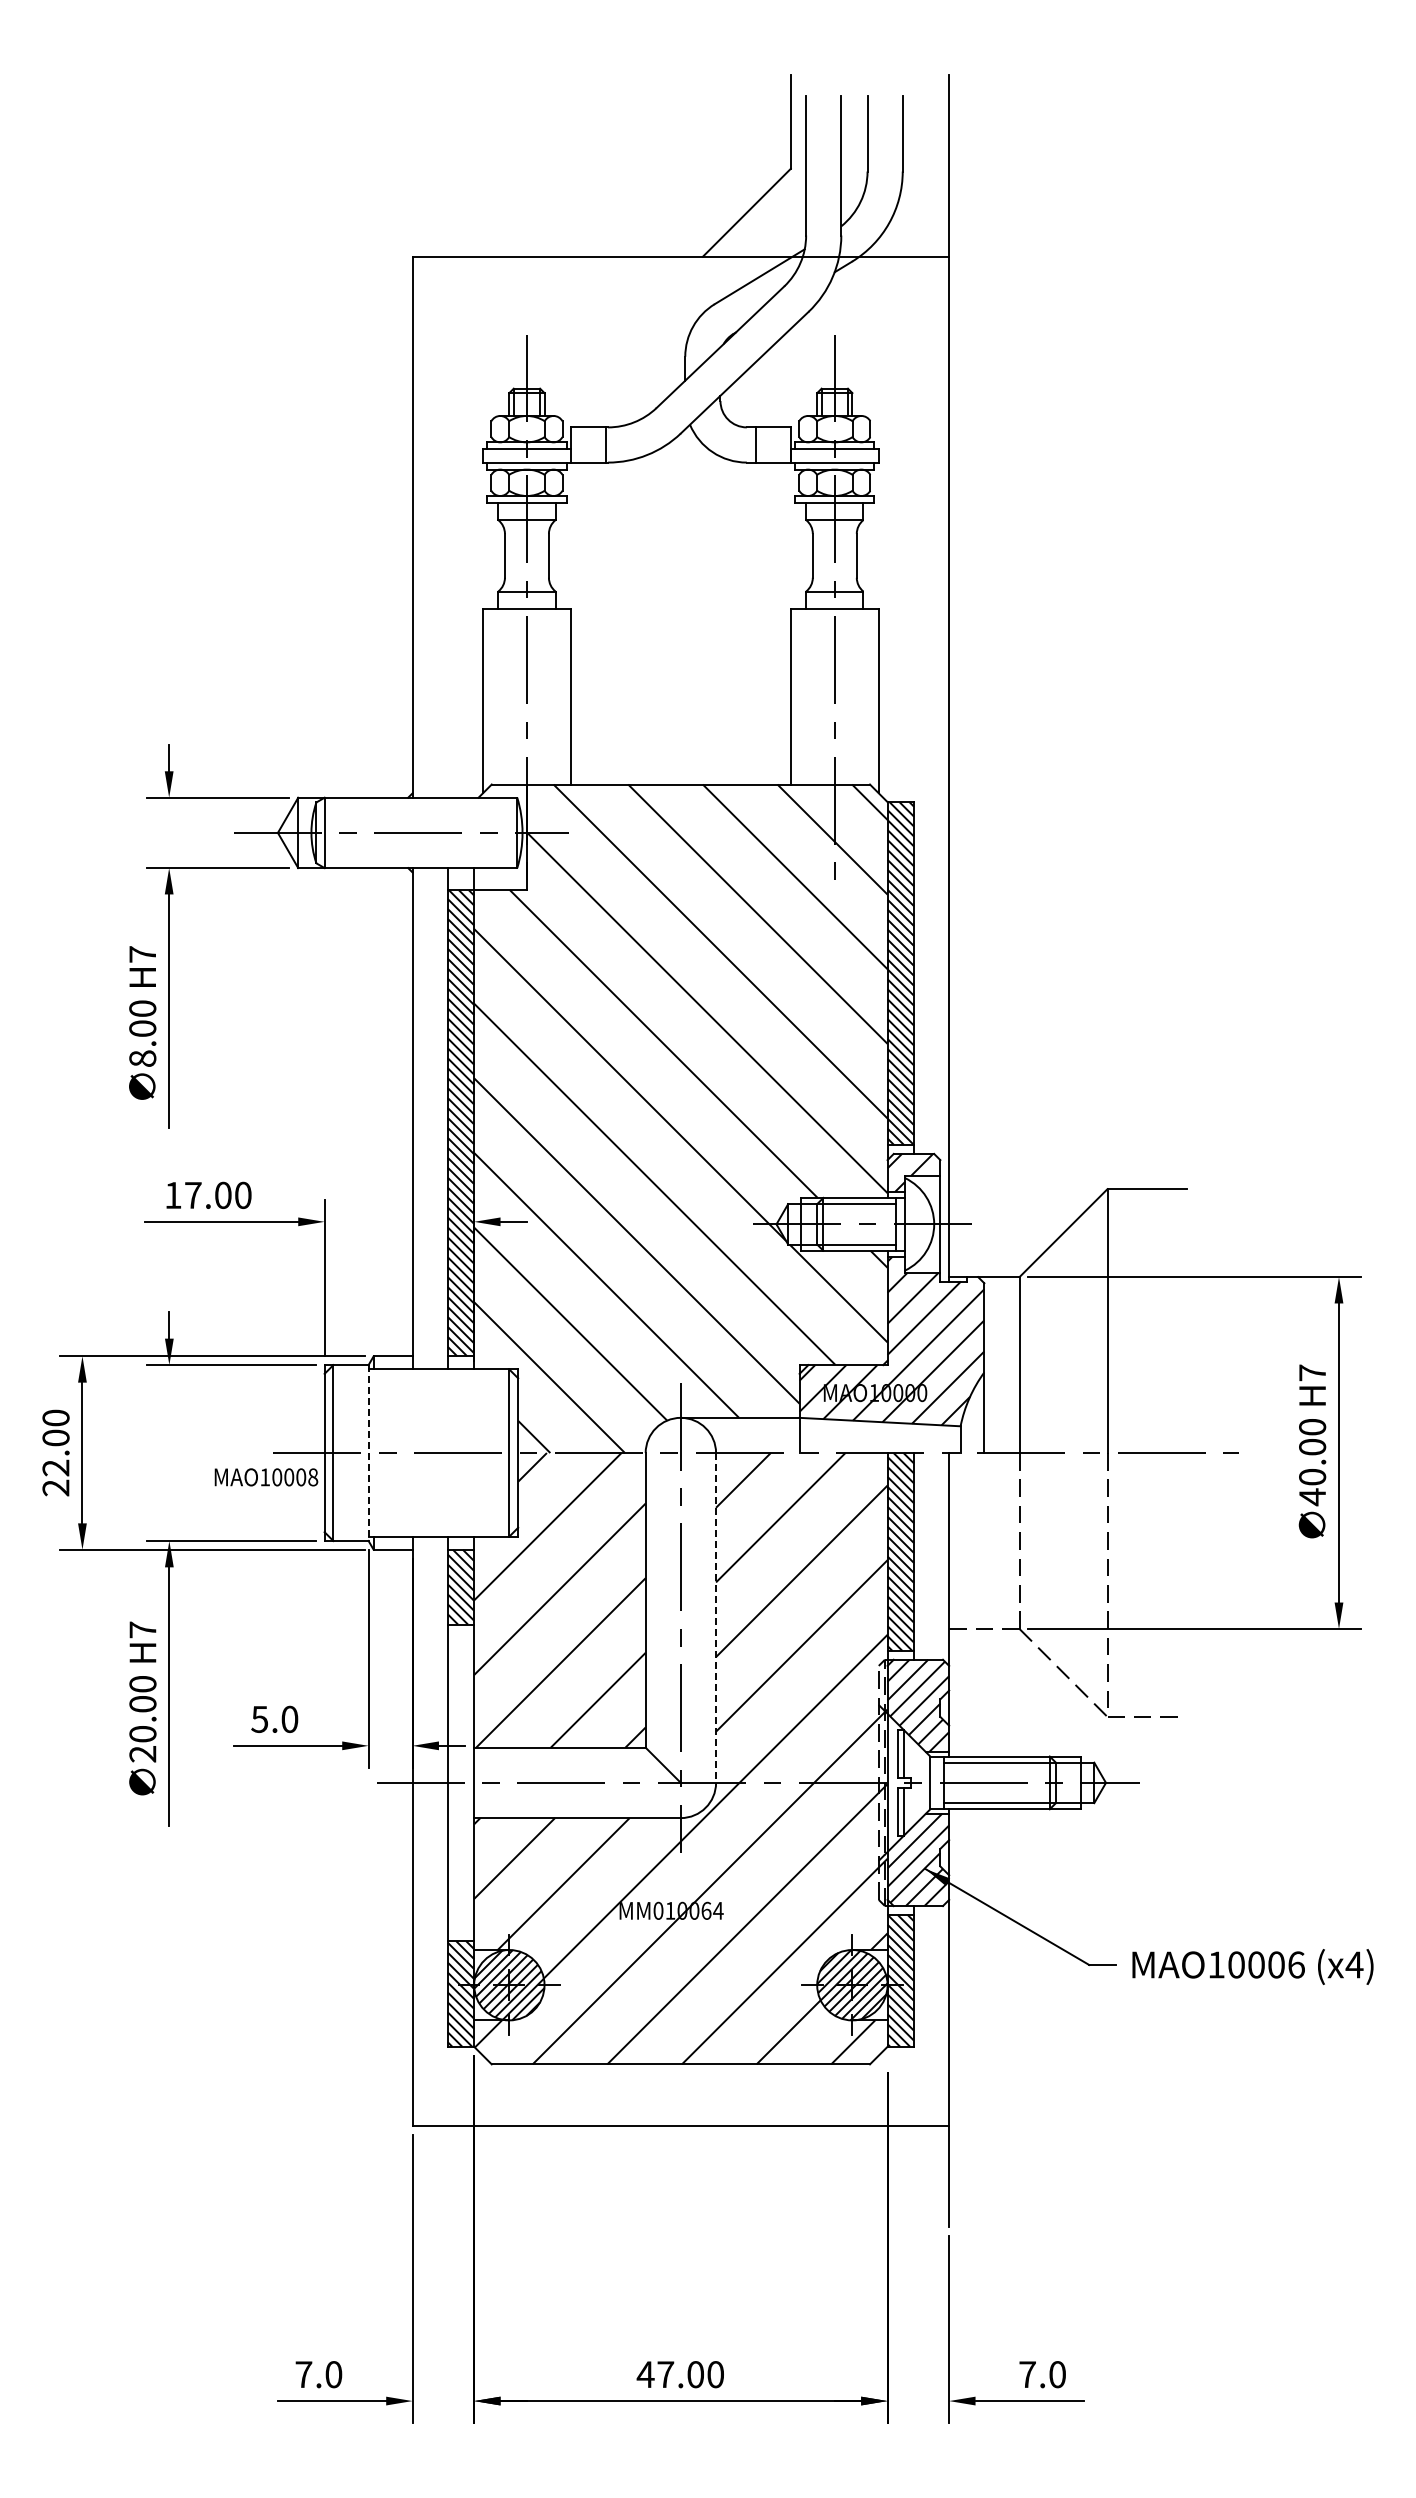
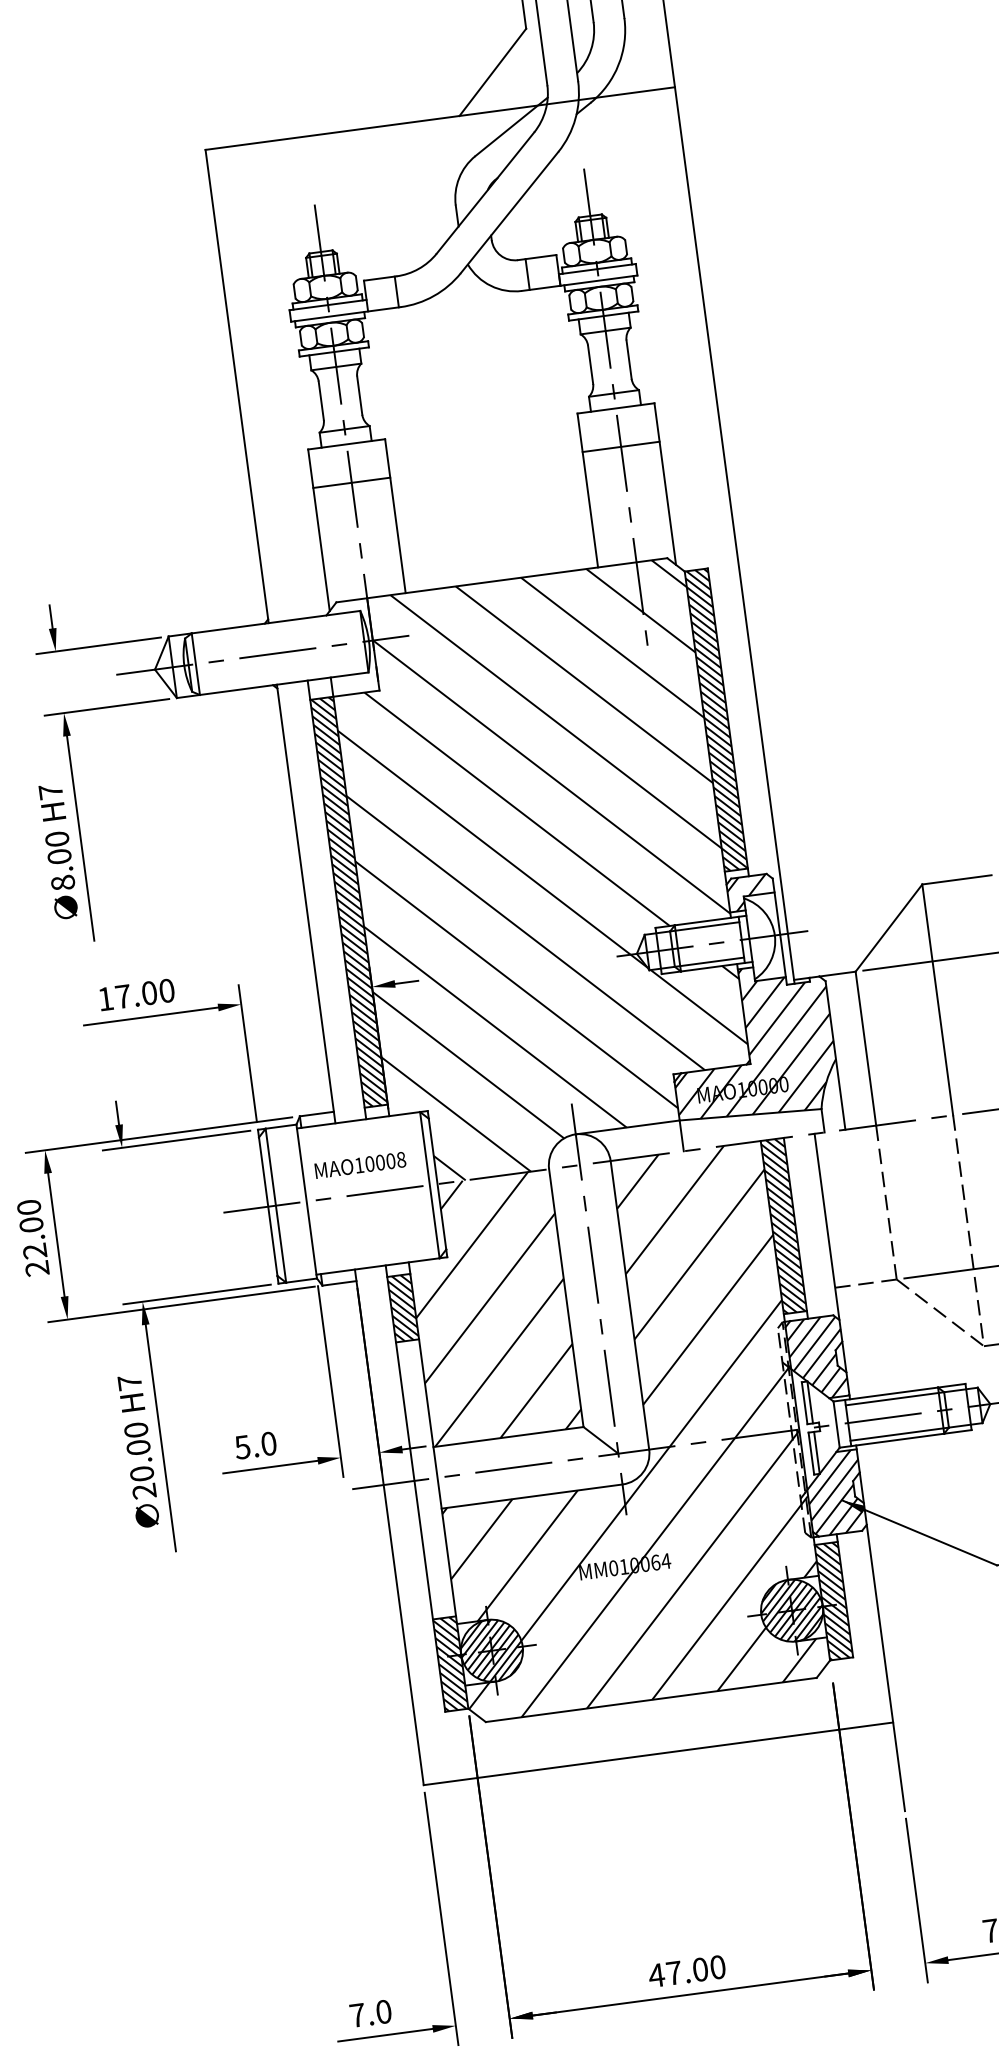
line: (526, 652) -> (351, 482), added
line: (834, 652) -> (620, 446), added
line: (368, 1453) -> (306, 1202), dashed -> solid
text: (266, 1477) -> (360, 1165), moved
line: (716, 1617) -> (630, 1304), dashed -> solid

